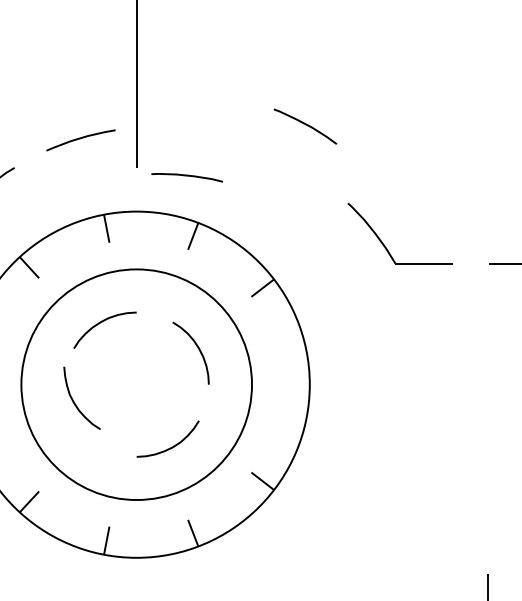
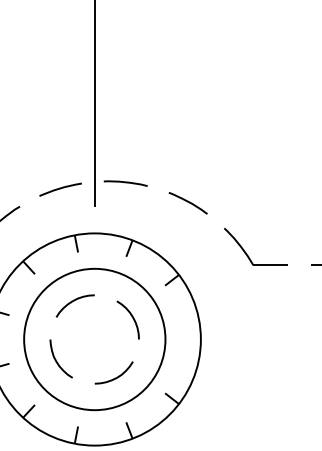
curve: (304, 125) -> (187, 202), moved
curve: (186, 177) -> (125, 183), moved
curve: (74, 399) -> (56, 359), moved

